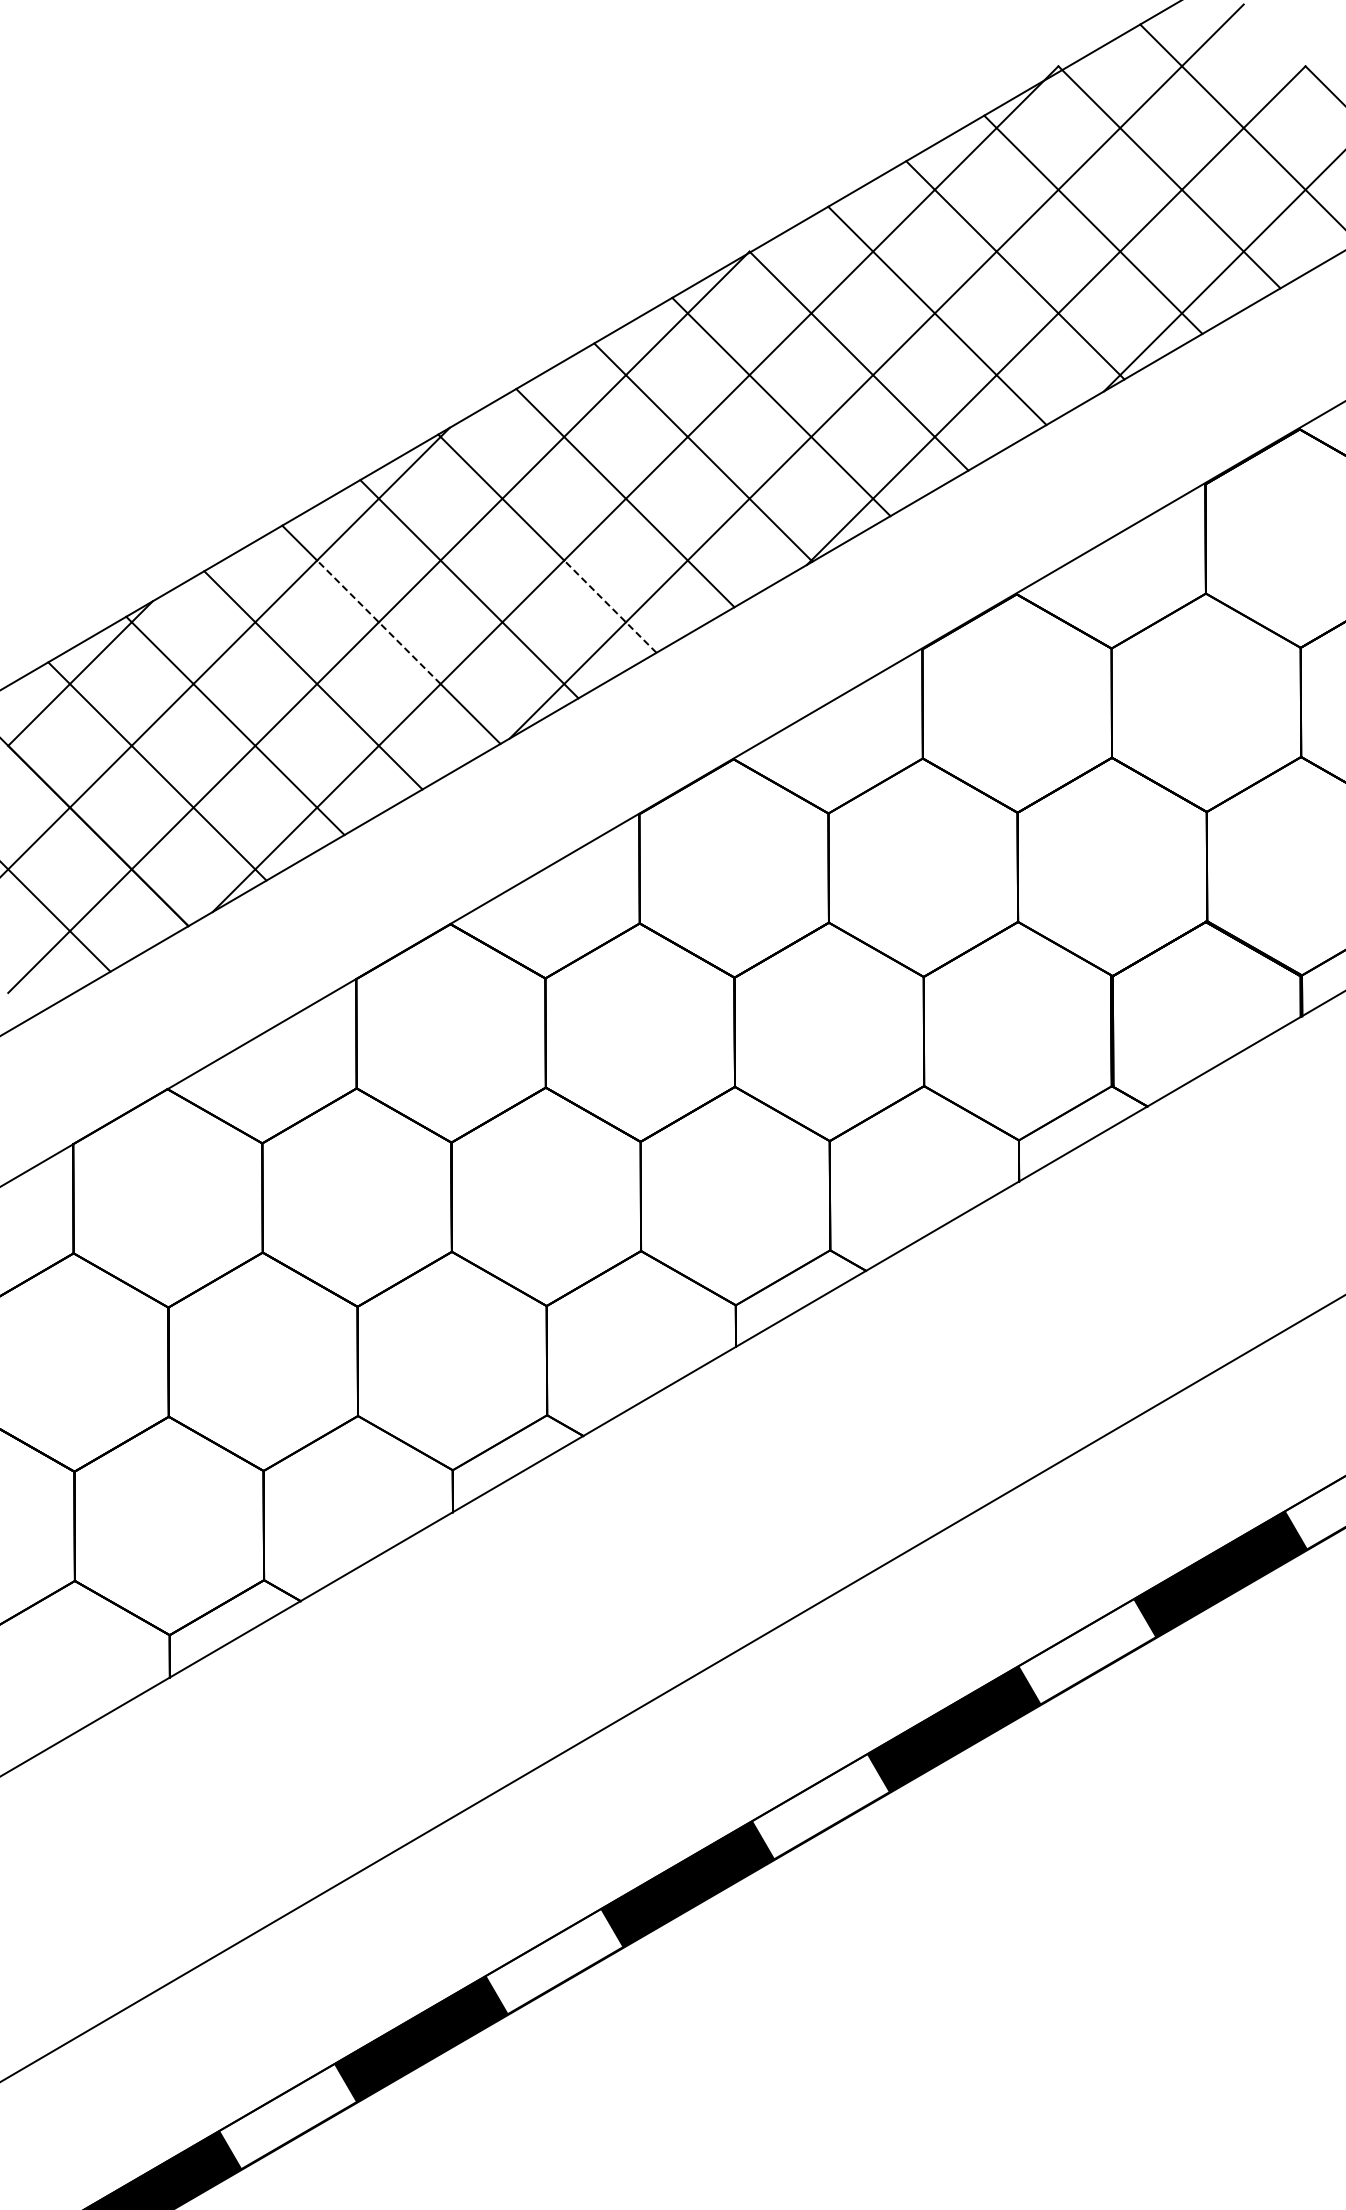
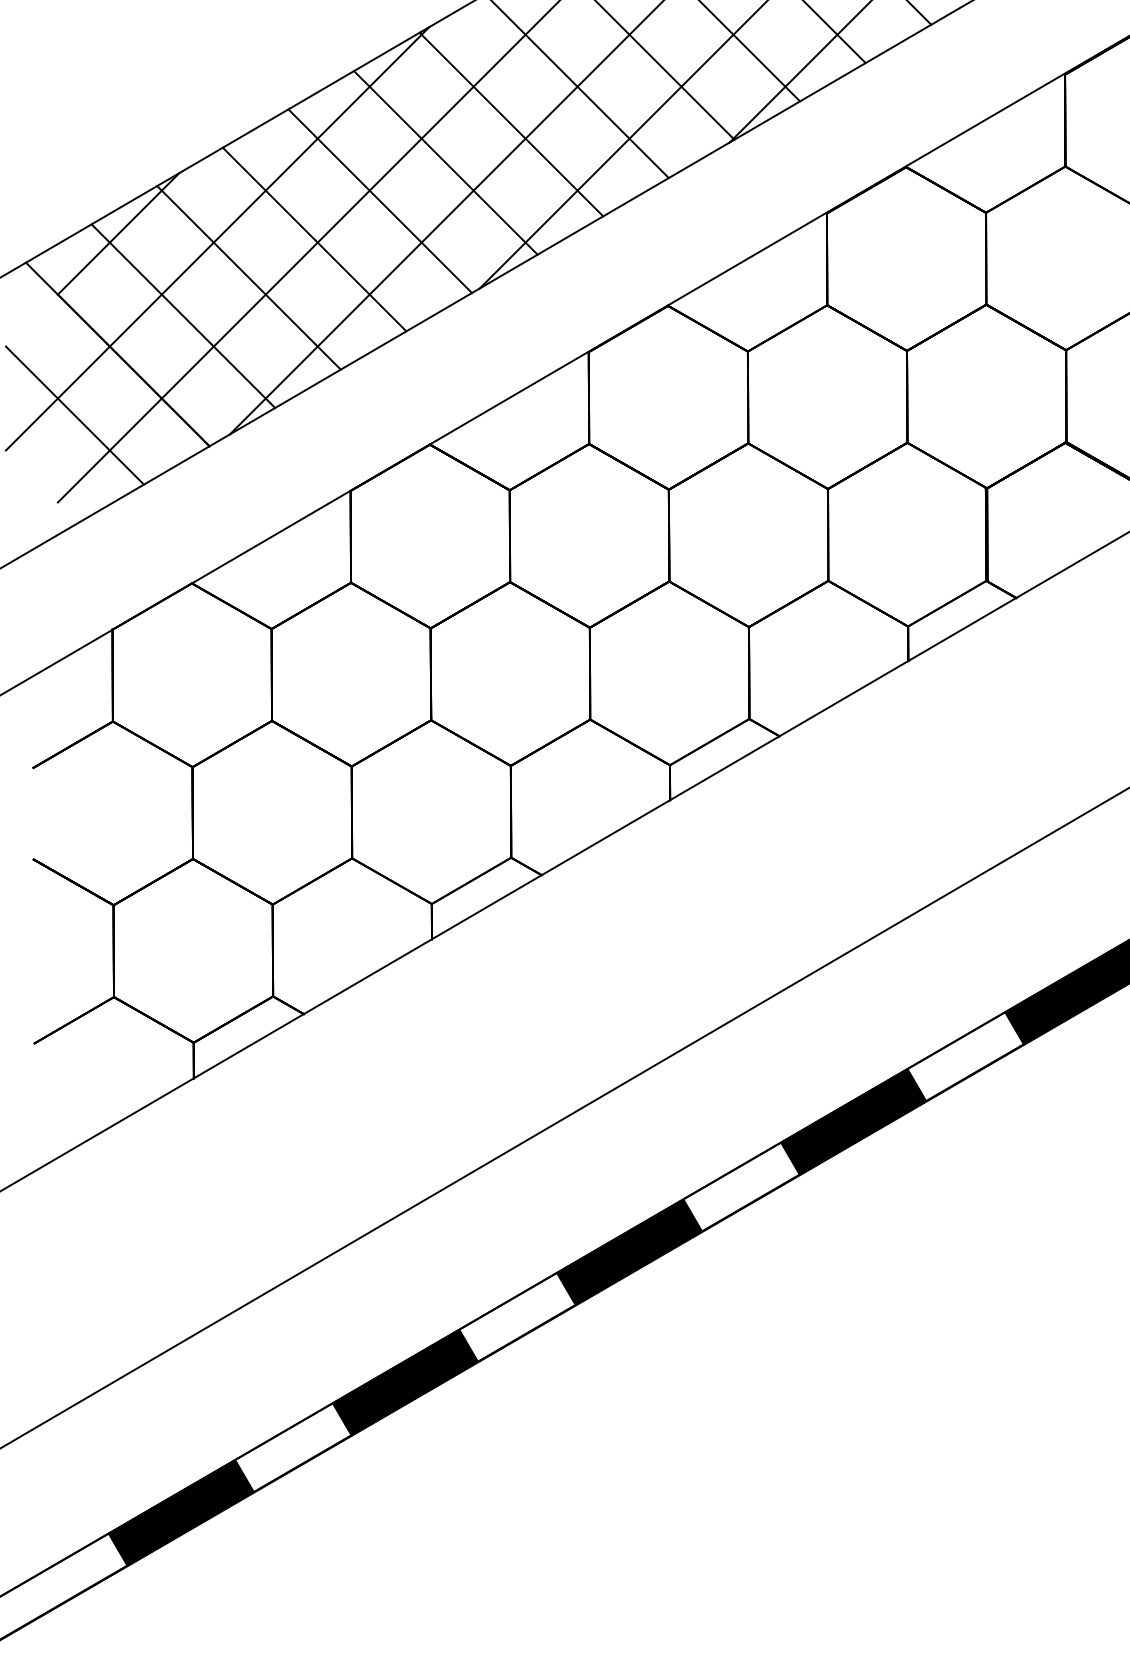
line: (610, 606) -> (564, 177), dashed -> solid
line: (378, 621) -> (369, 190), dashed -> solid

